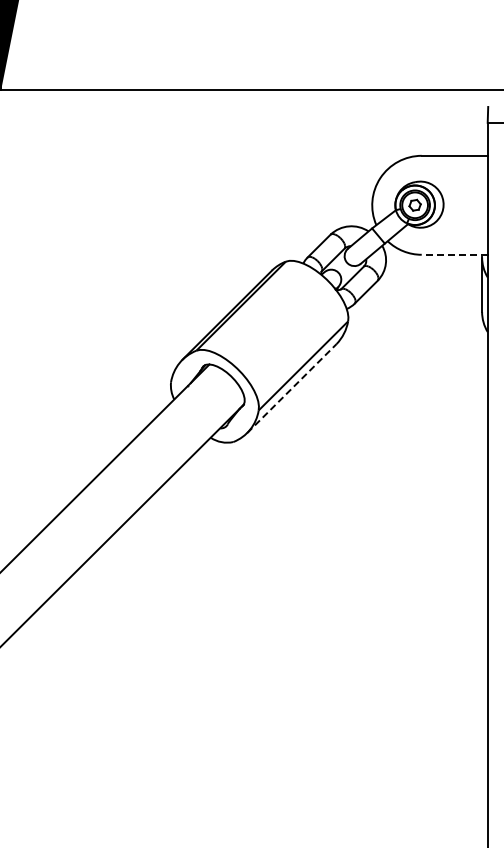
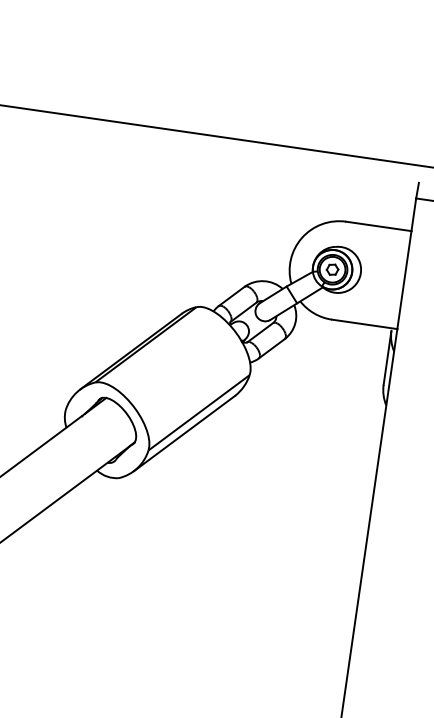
line: (454, 254) -> (364, 324), dashed -> solid
line: (292, 388) -> (185, 433), dashed -> solid

